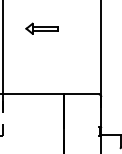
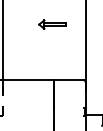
part: (41, 28) -> (51, 24), moved

